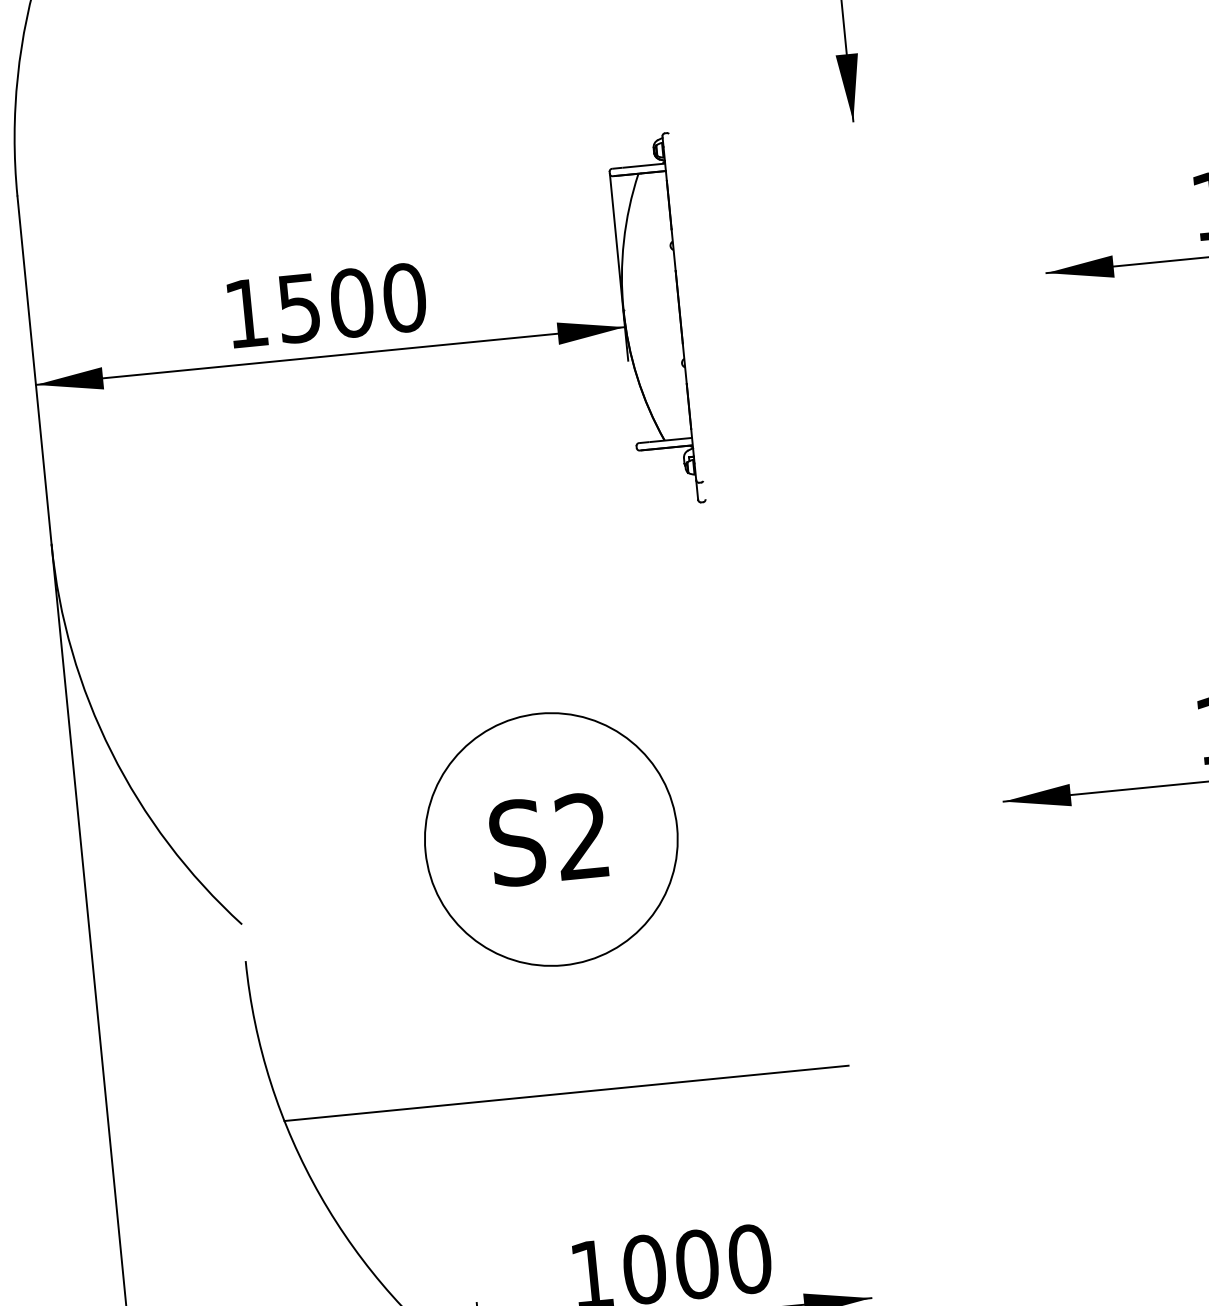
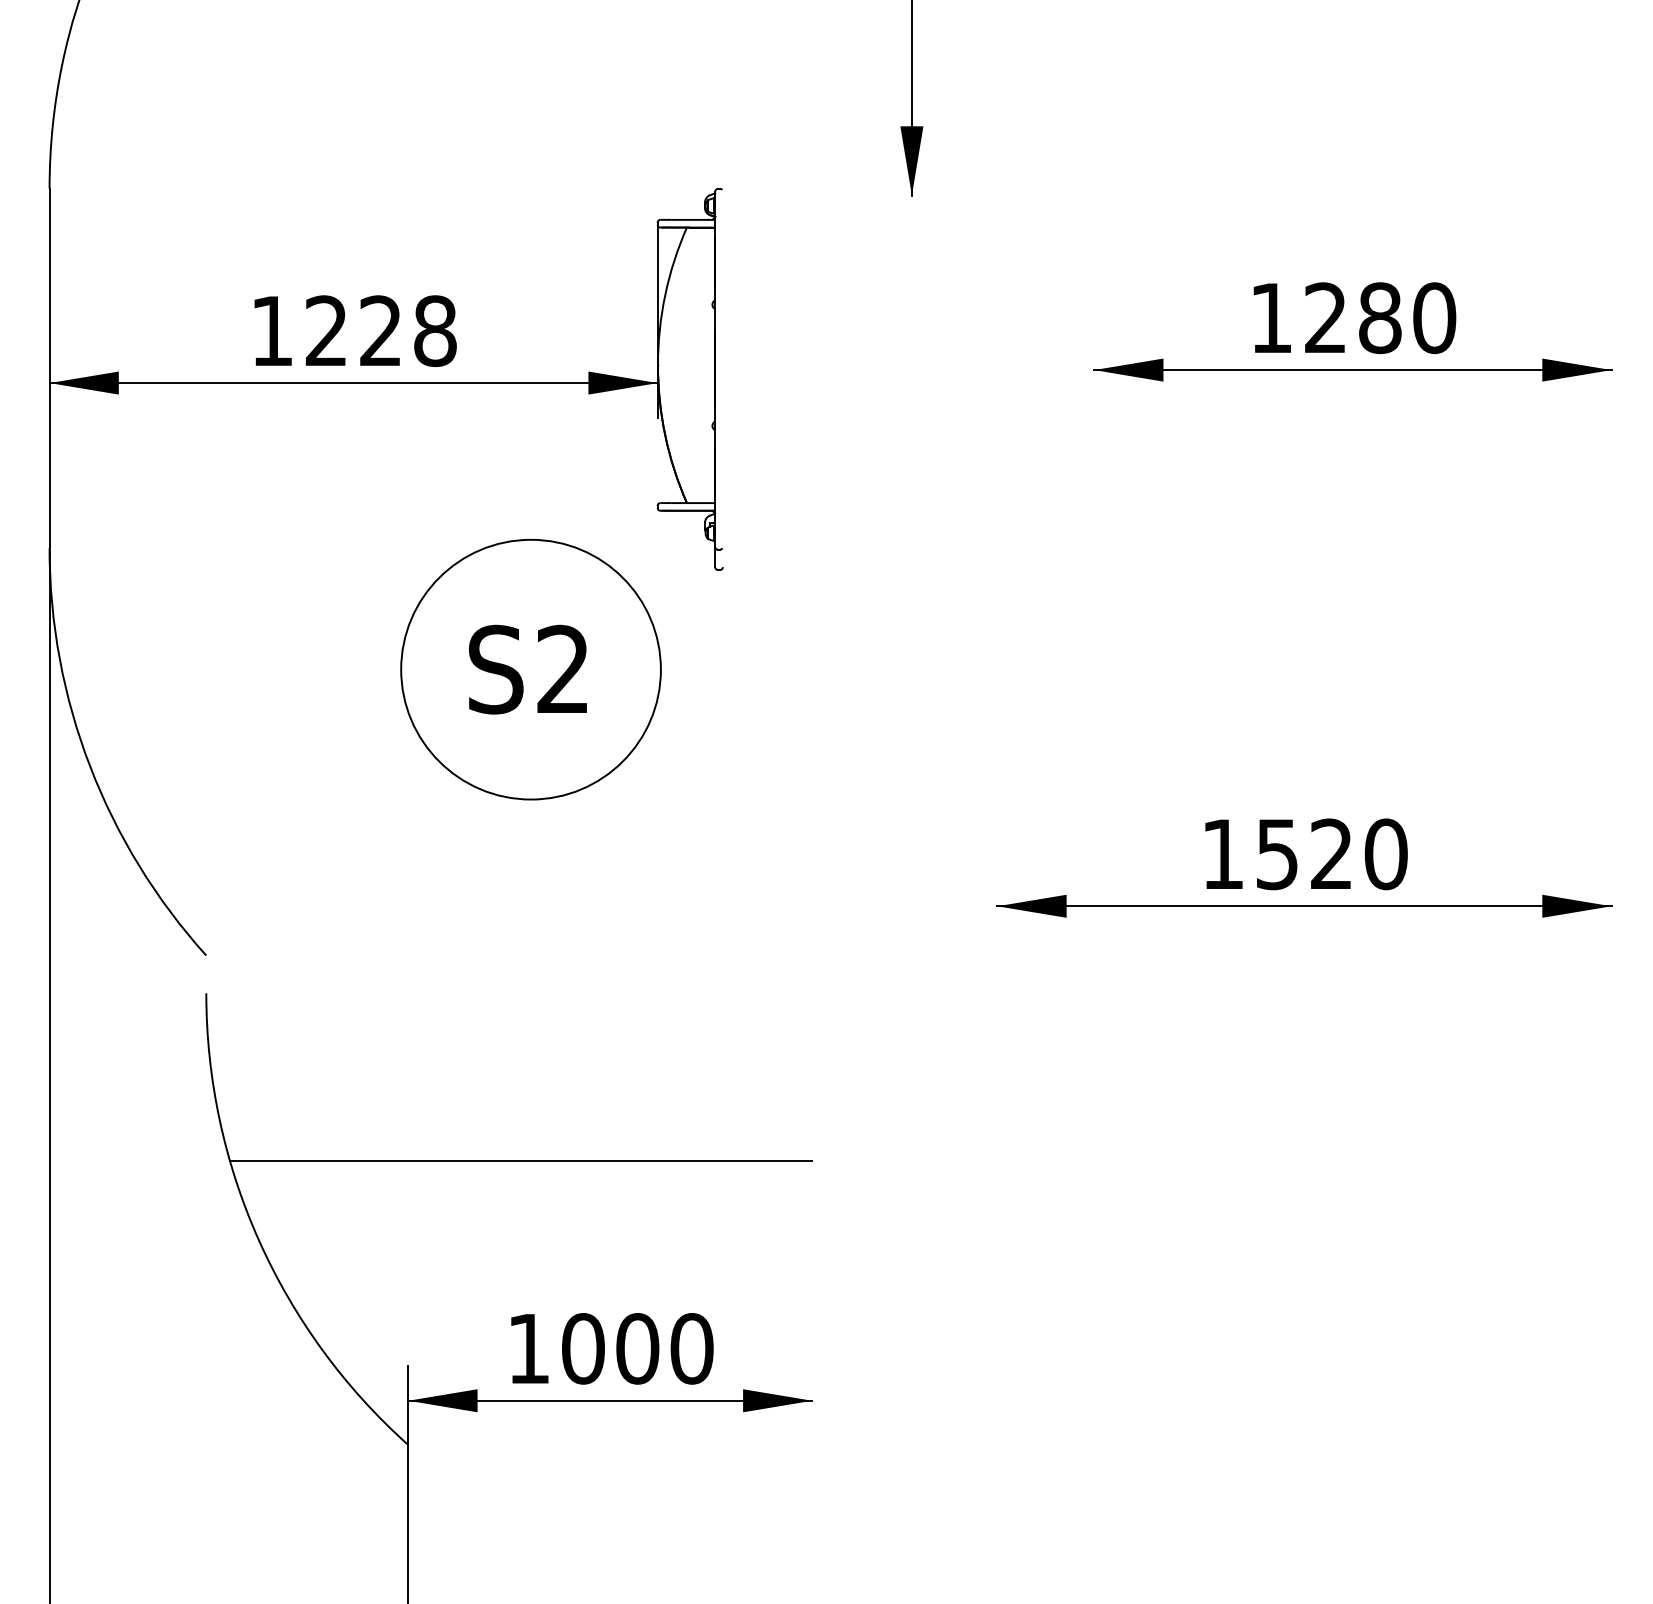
text: (351, 303) -> (380, 331), 1500 -> 1228
part: (550, 839) -> (530, 669), moved

